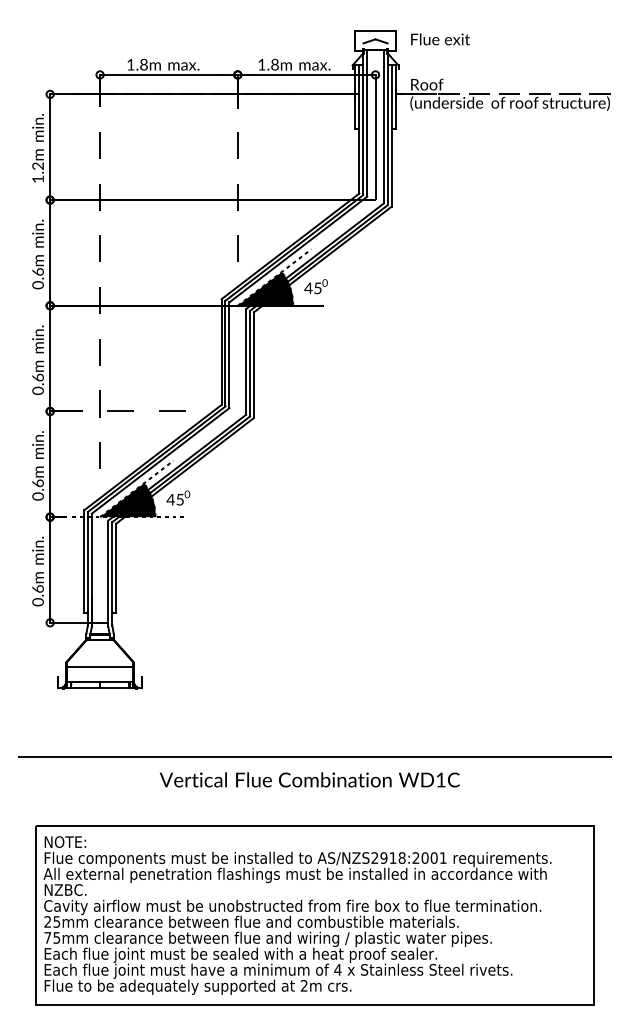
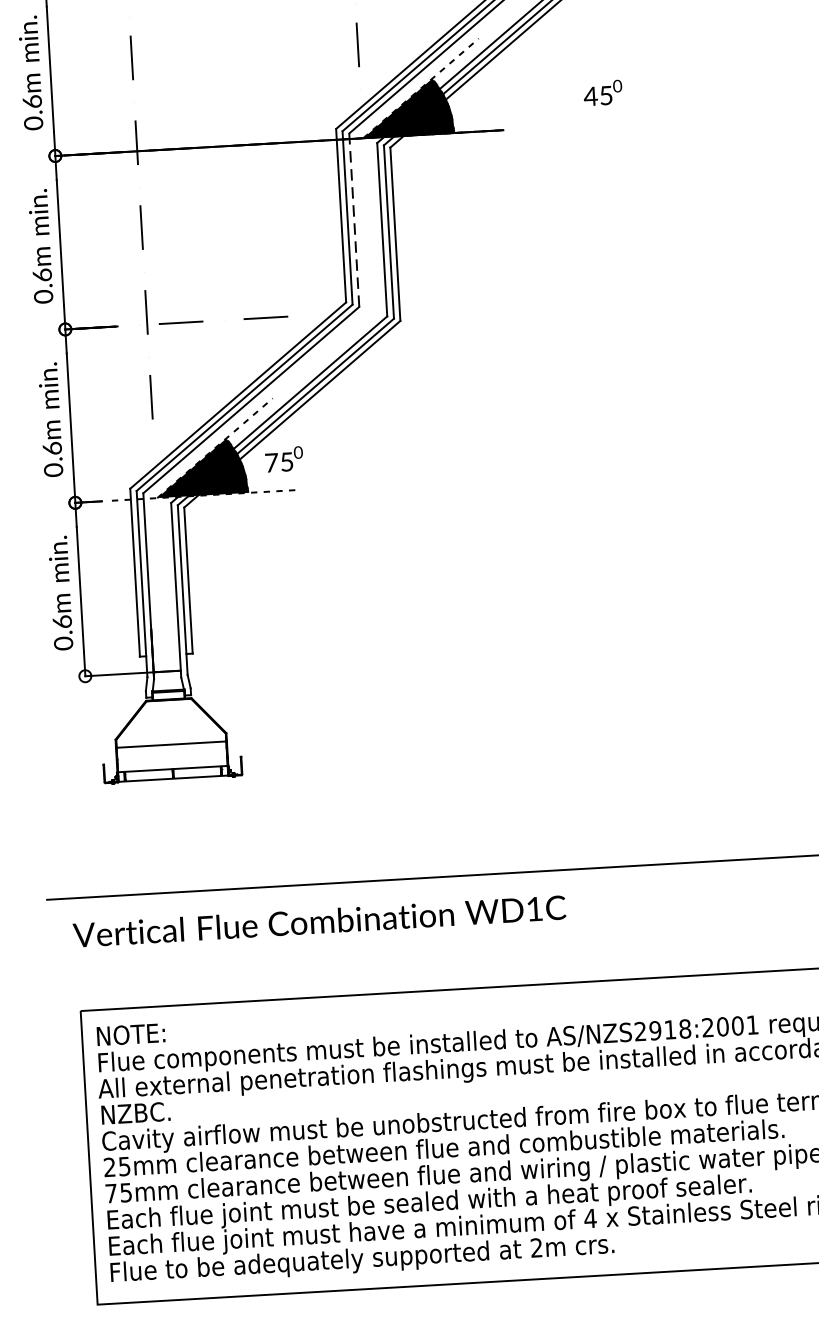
text: (315, 286) -> (602, 92), moved
line: (229, 355) -> (354, 220), solid -> dashed
text: (170, 499) -> (271, 462), 45 -> 75
text: (309, 779) -> (318, 920), moved

